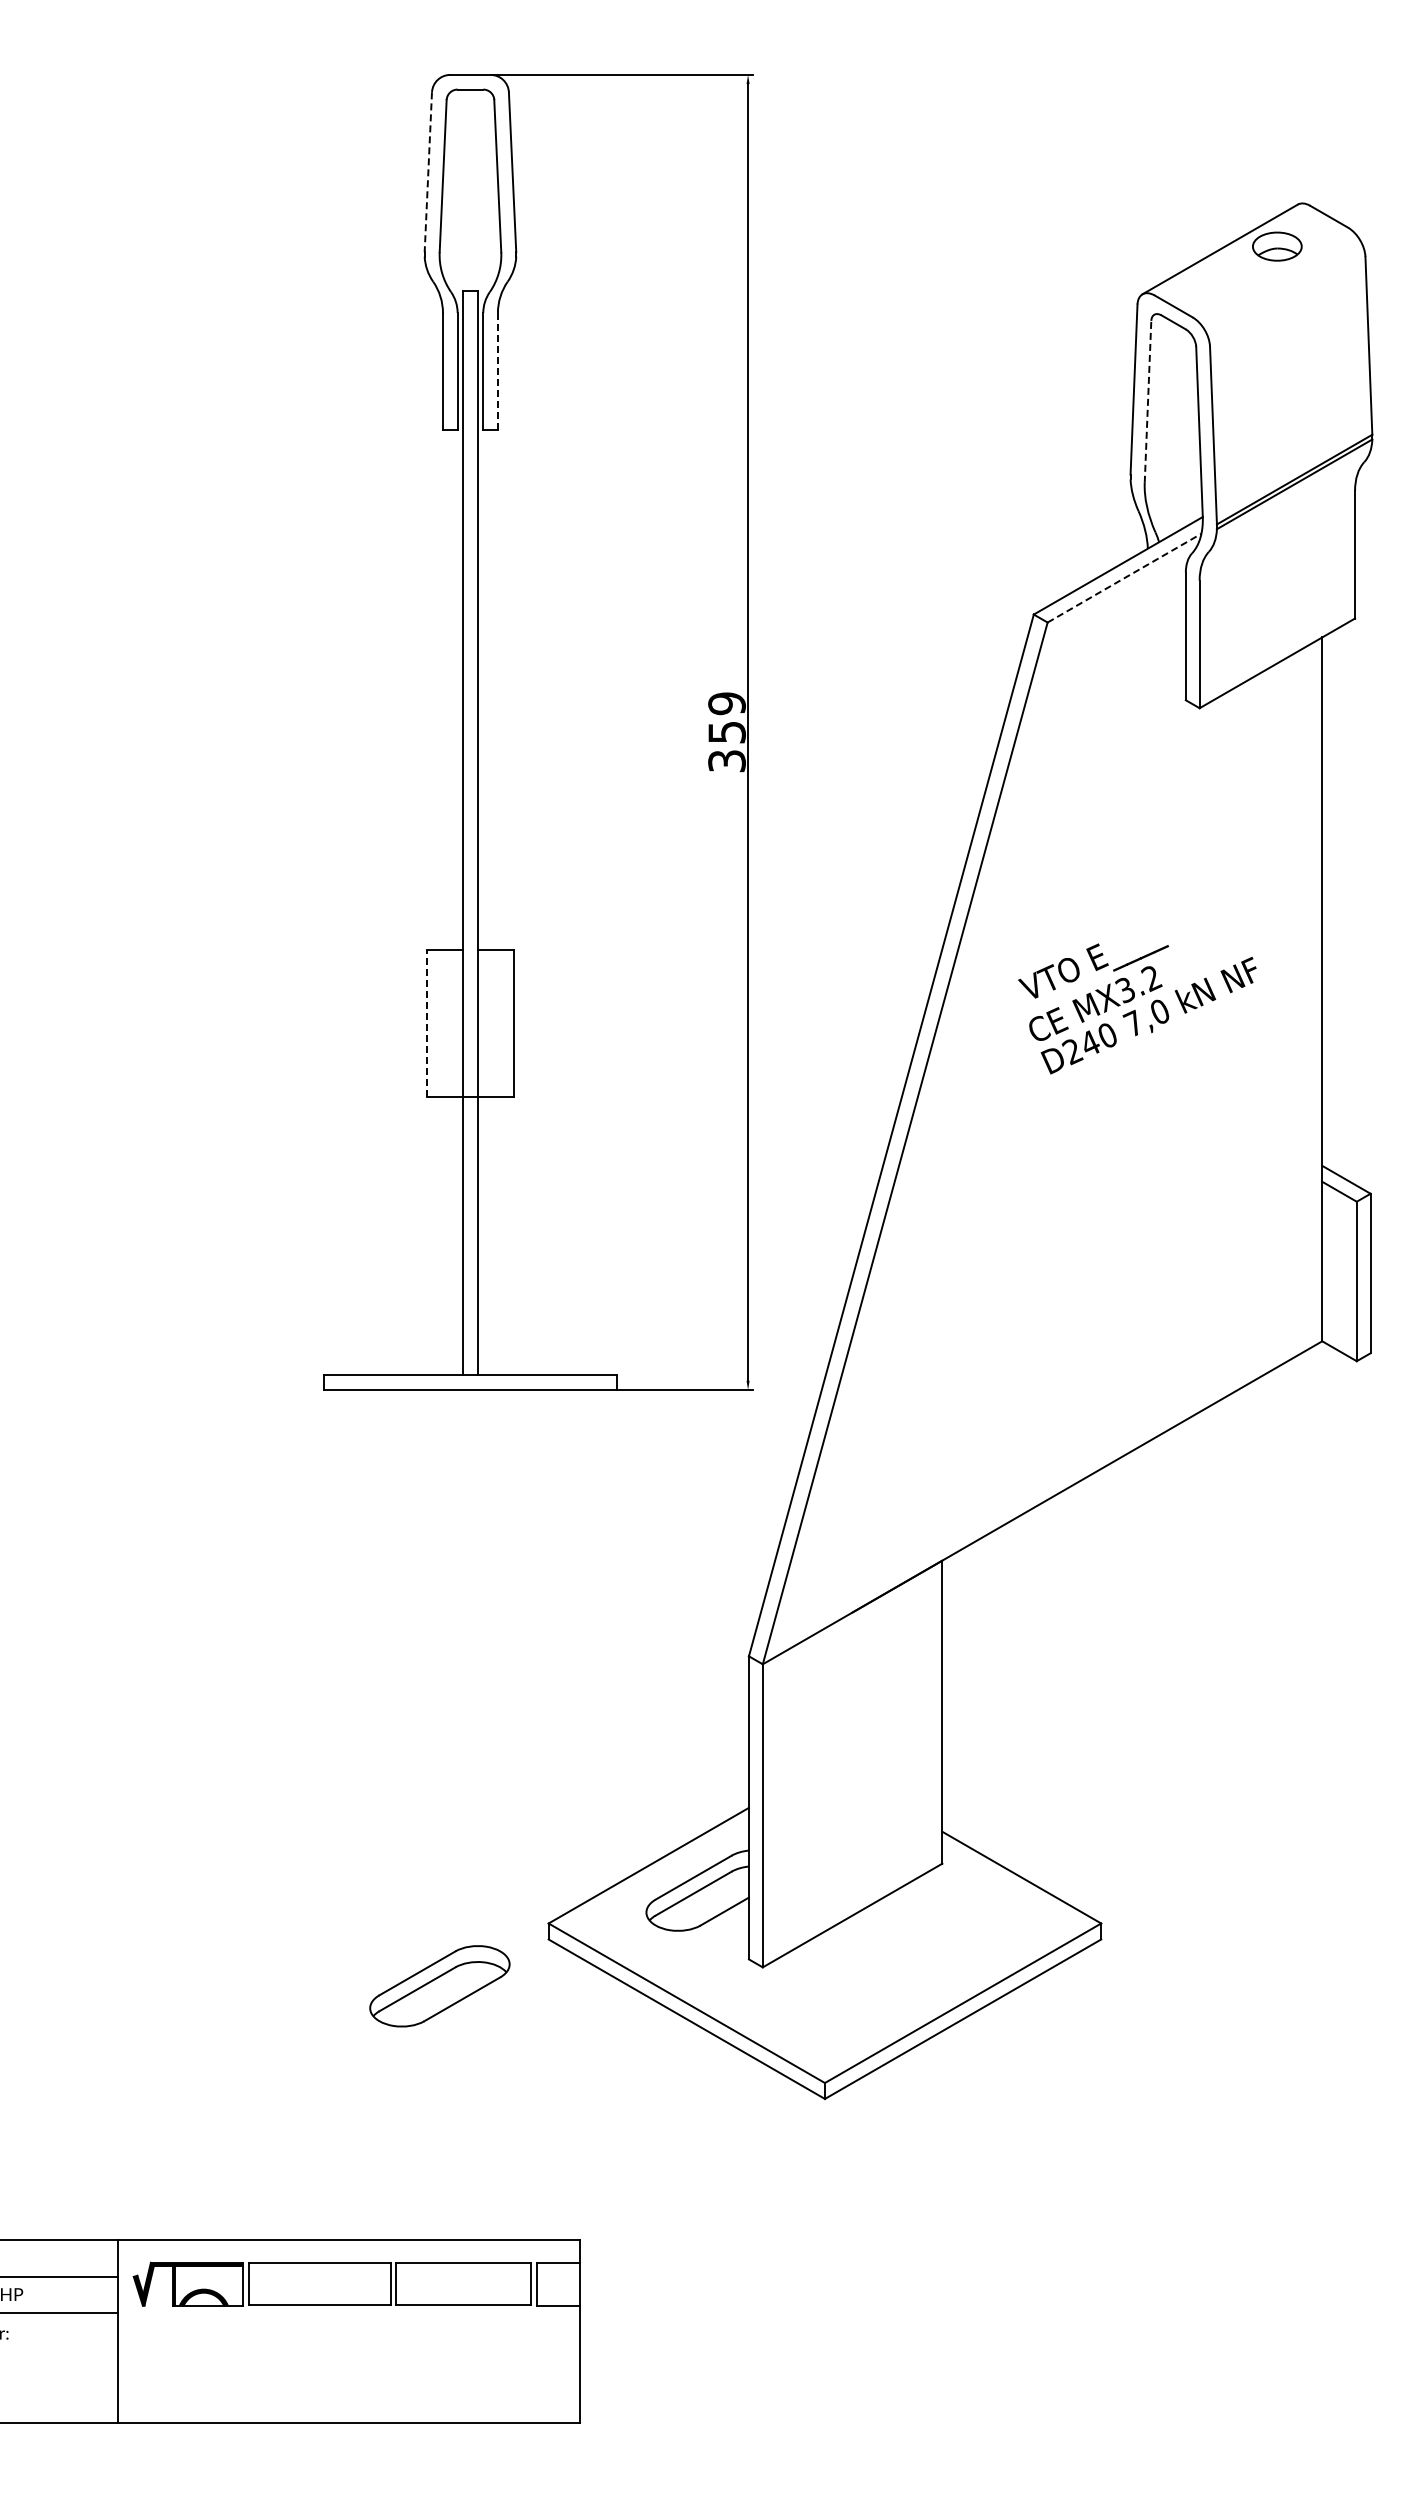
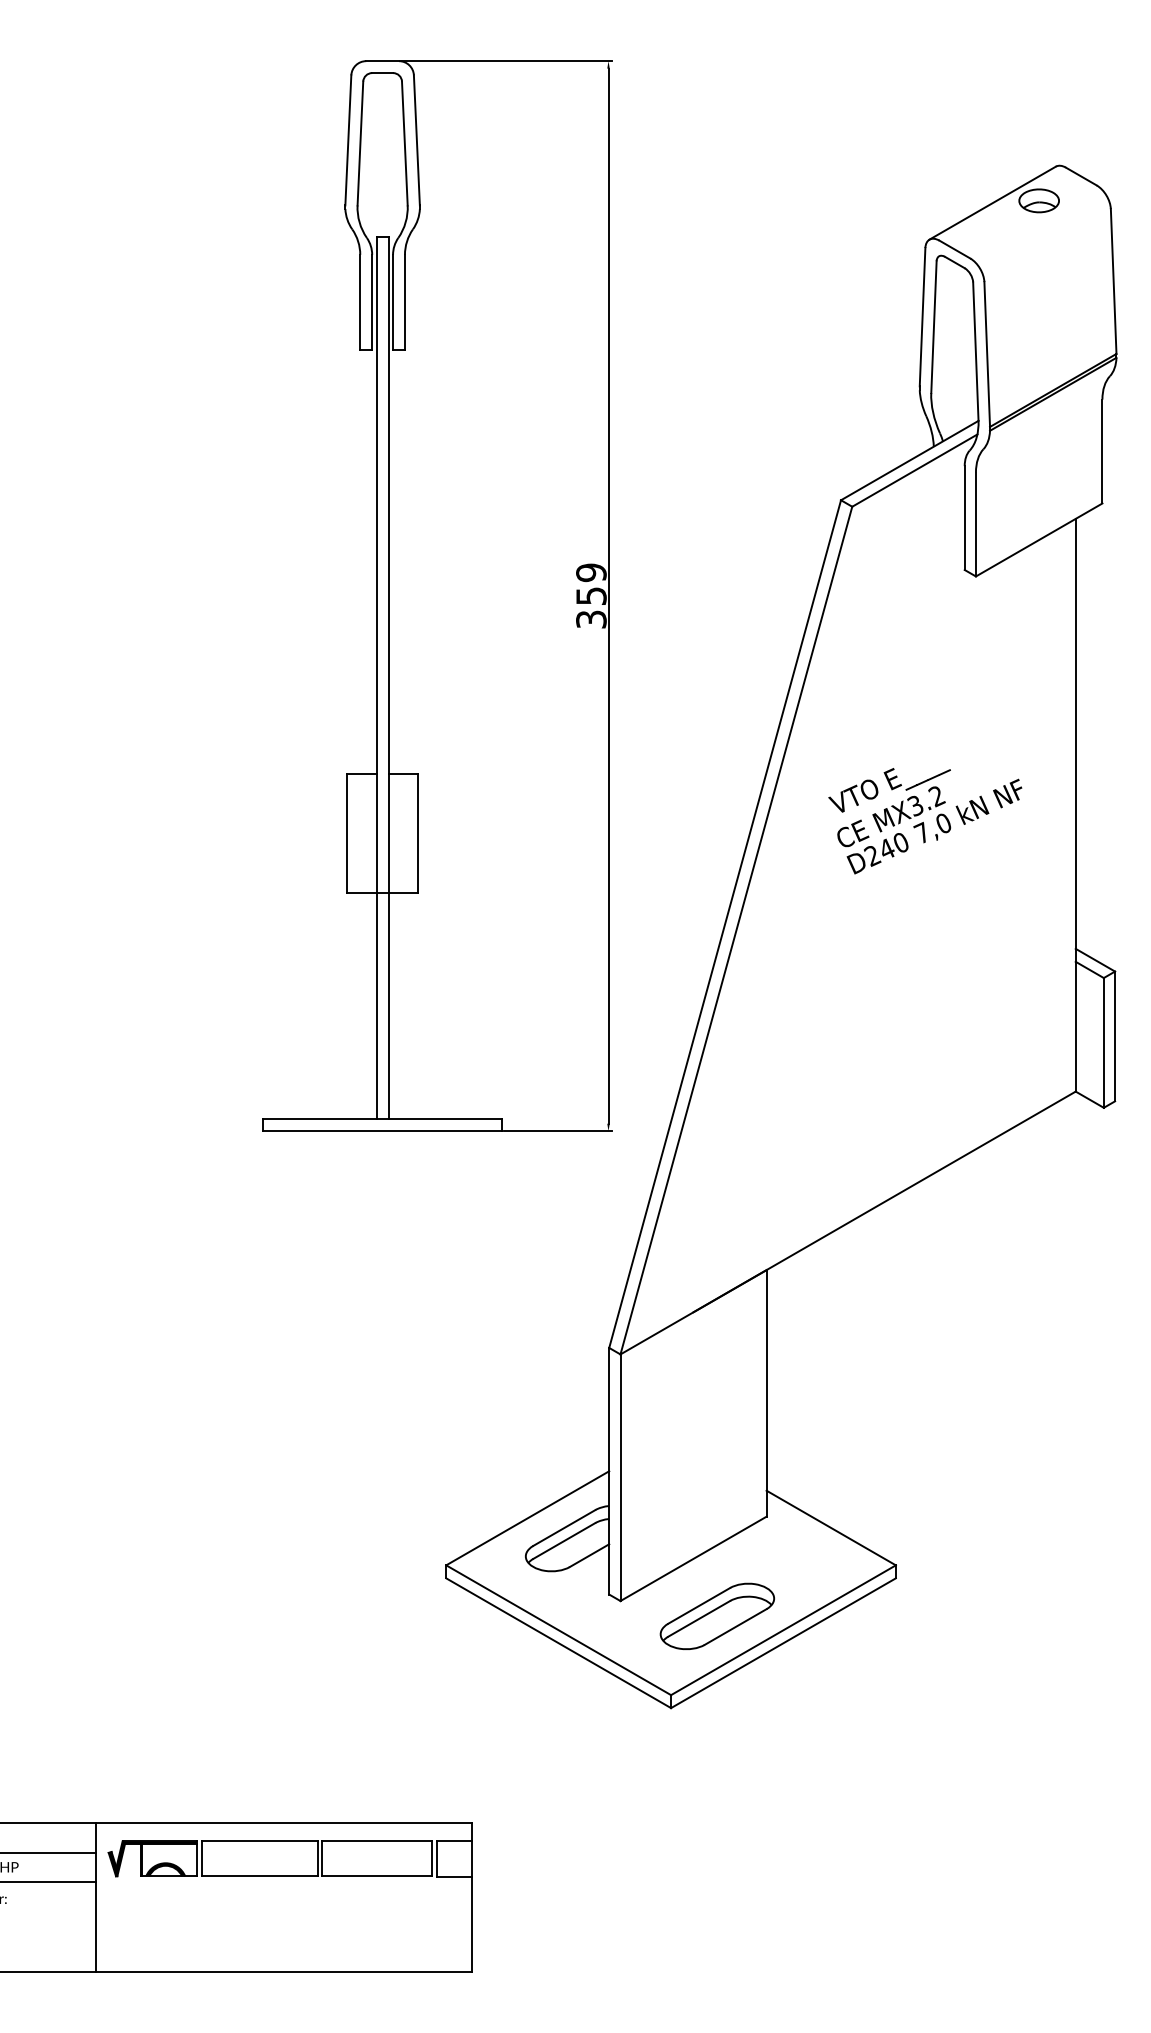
line: (428, 172) -> (348, 140), dashed -> solid
line: (497, 371) -> (404, 302), dashed -> solid
line: (1148, 401) -> (934, 326), dashed -> solid
line: (1124, 578) -> (914, 470), dashed -> solid
line: (426, 1023) -> (346, 833), dashed -> solid
part: (439, 1986) -> (717, 1616), moved

